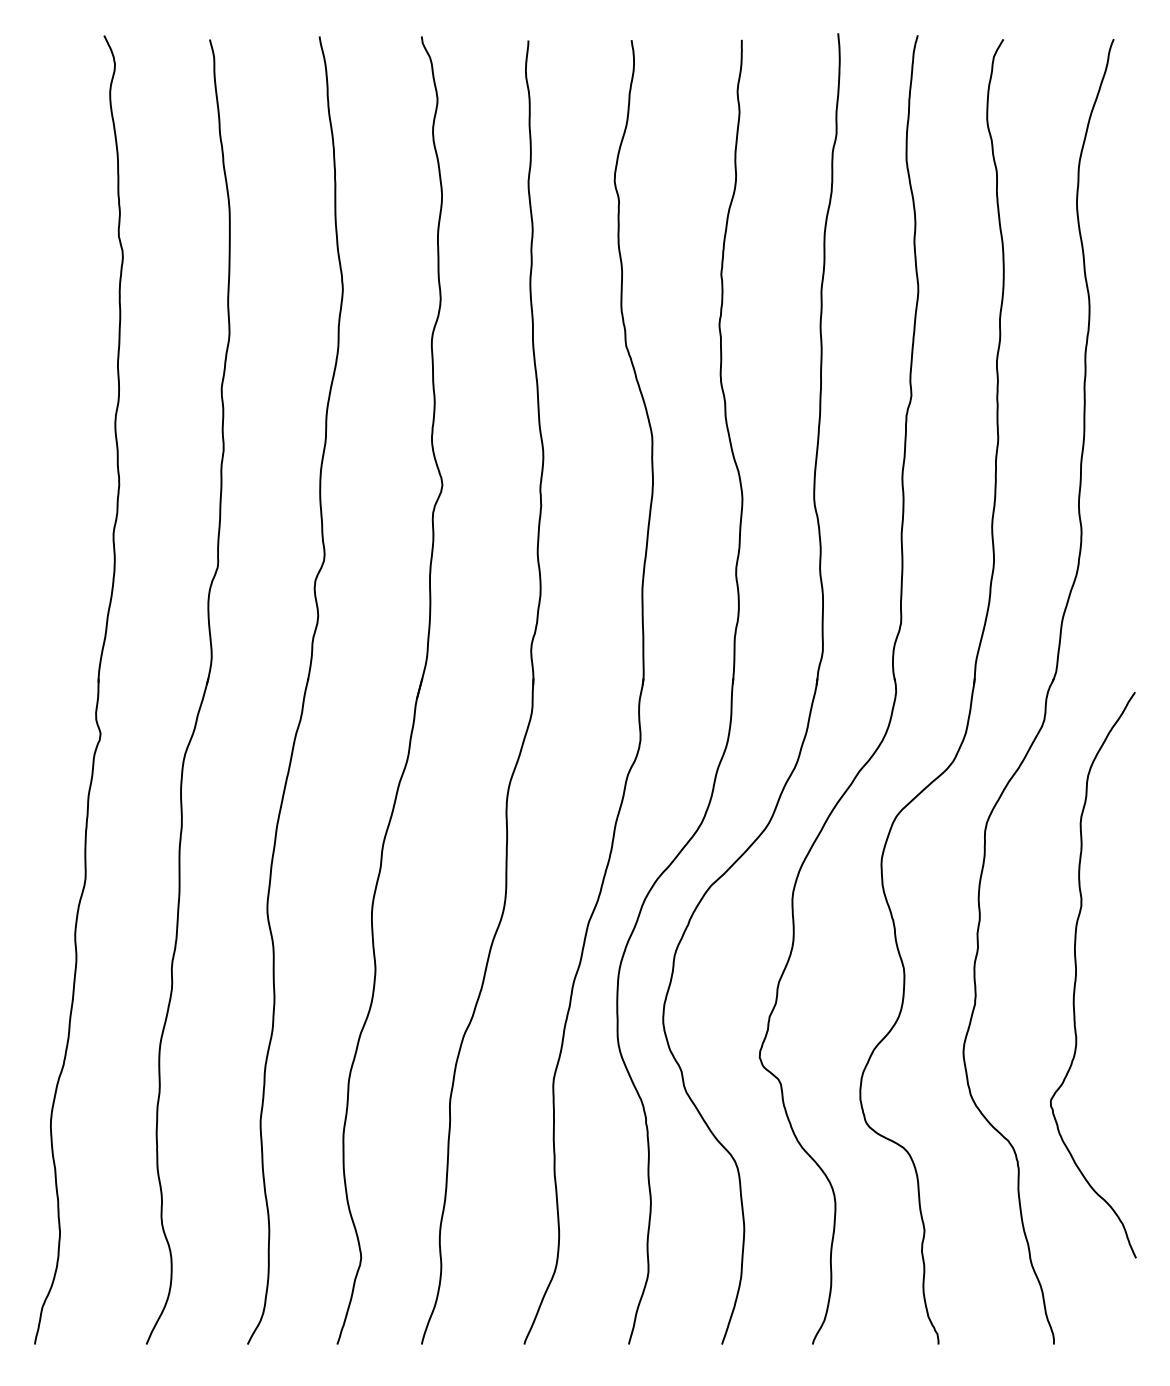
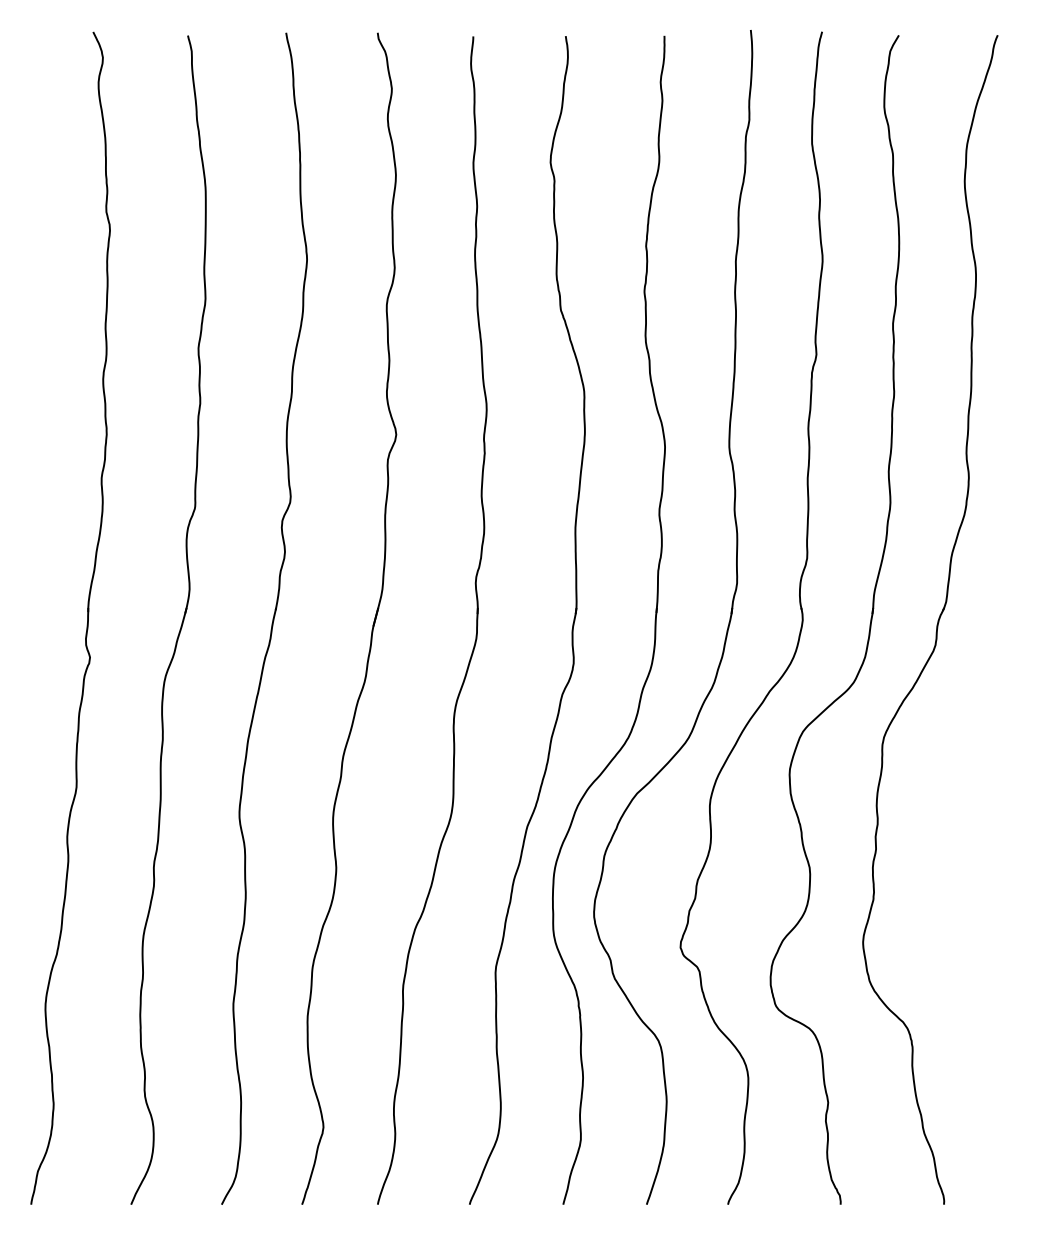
curve: (1076, 974) -> (964, 873), removed

